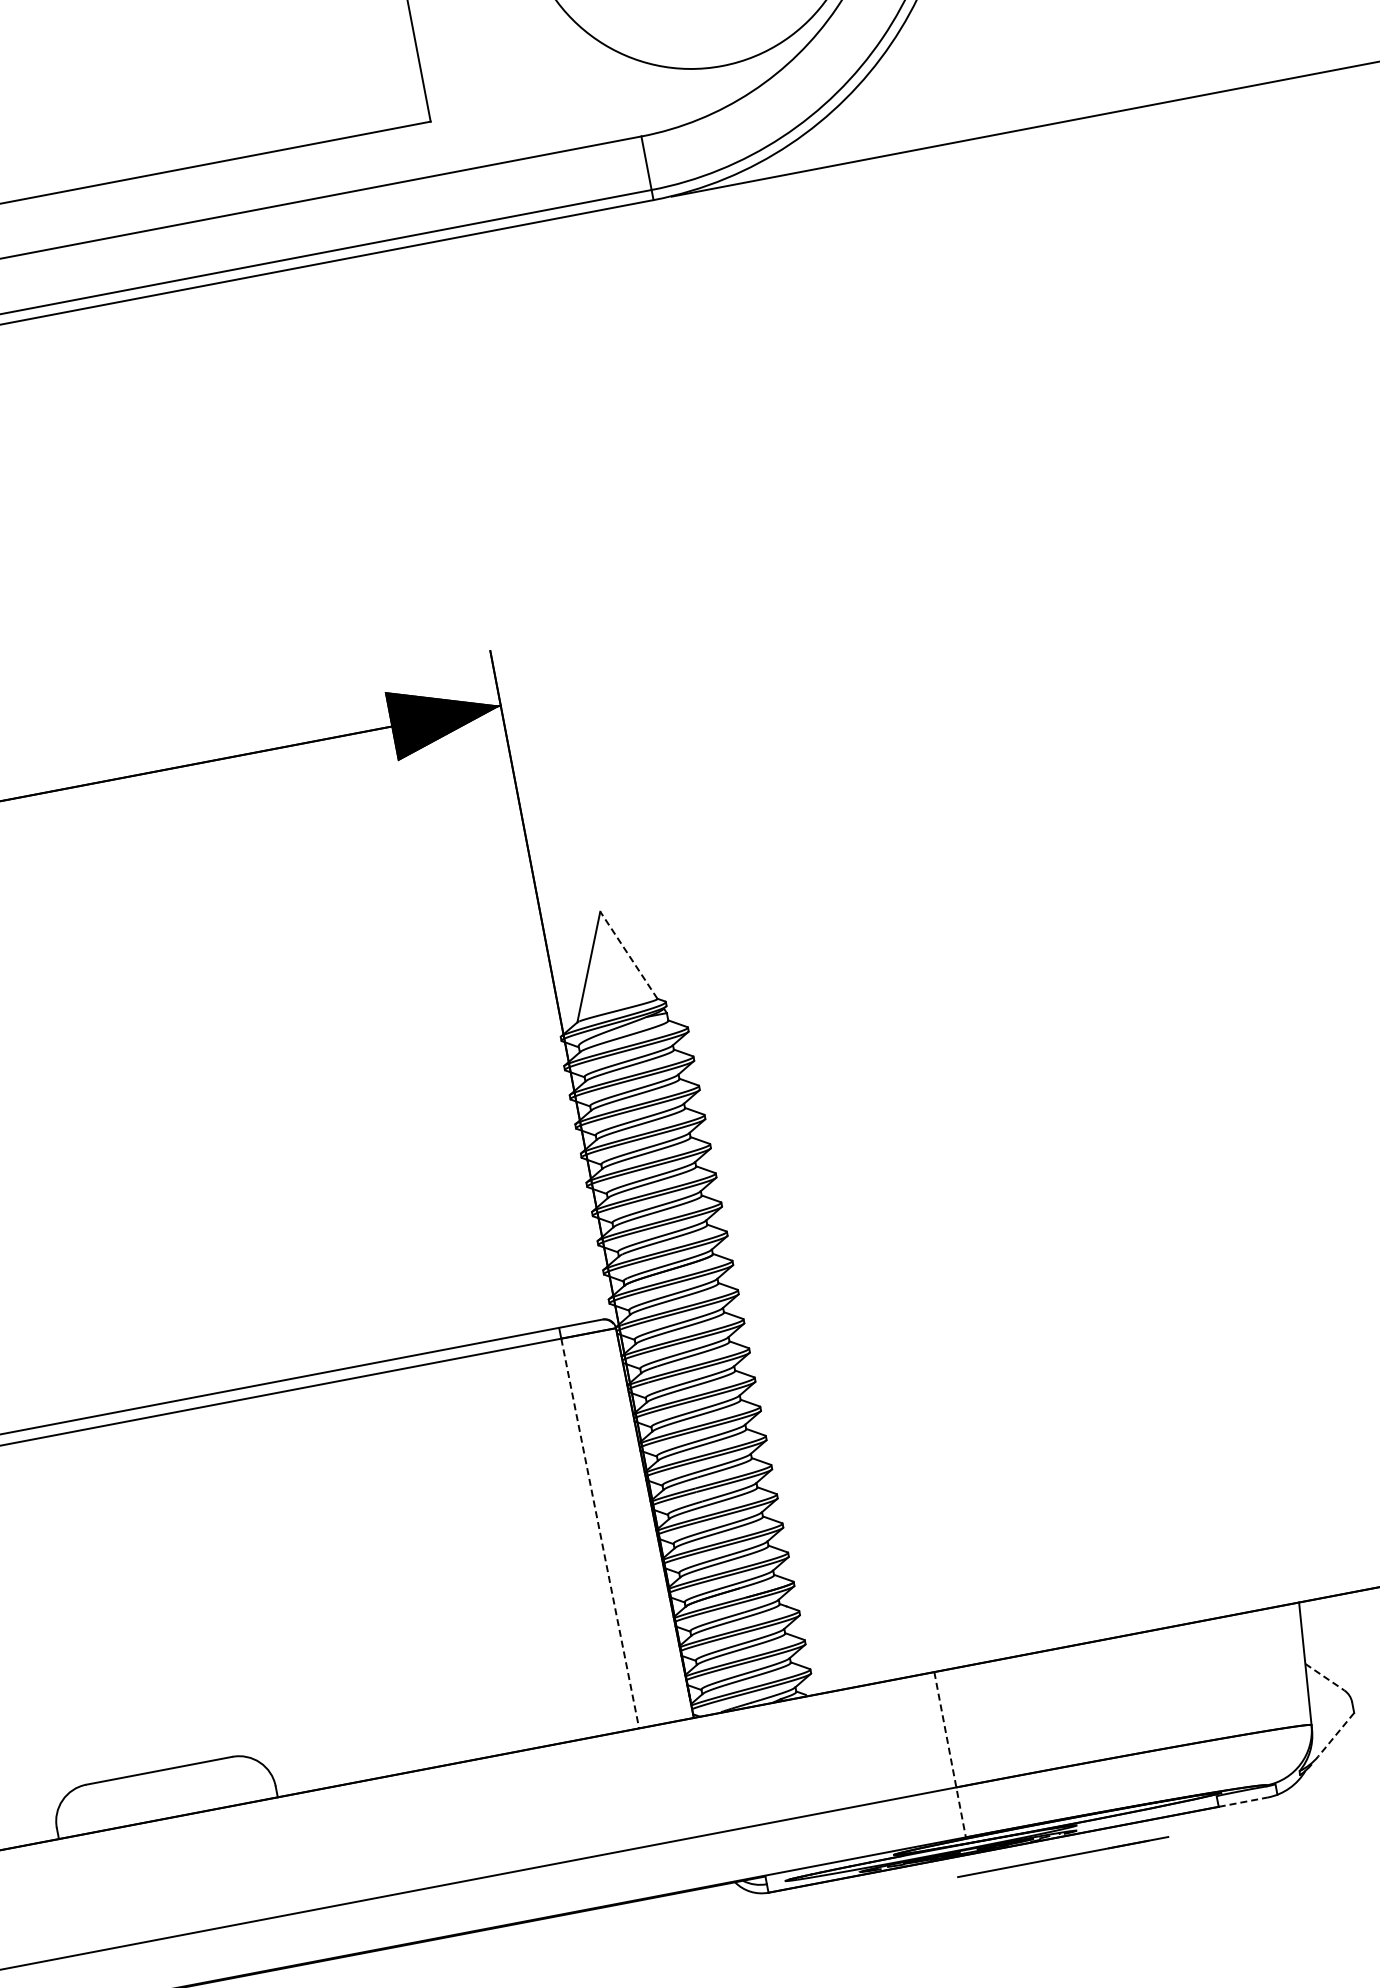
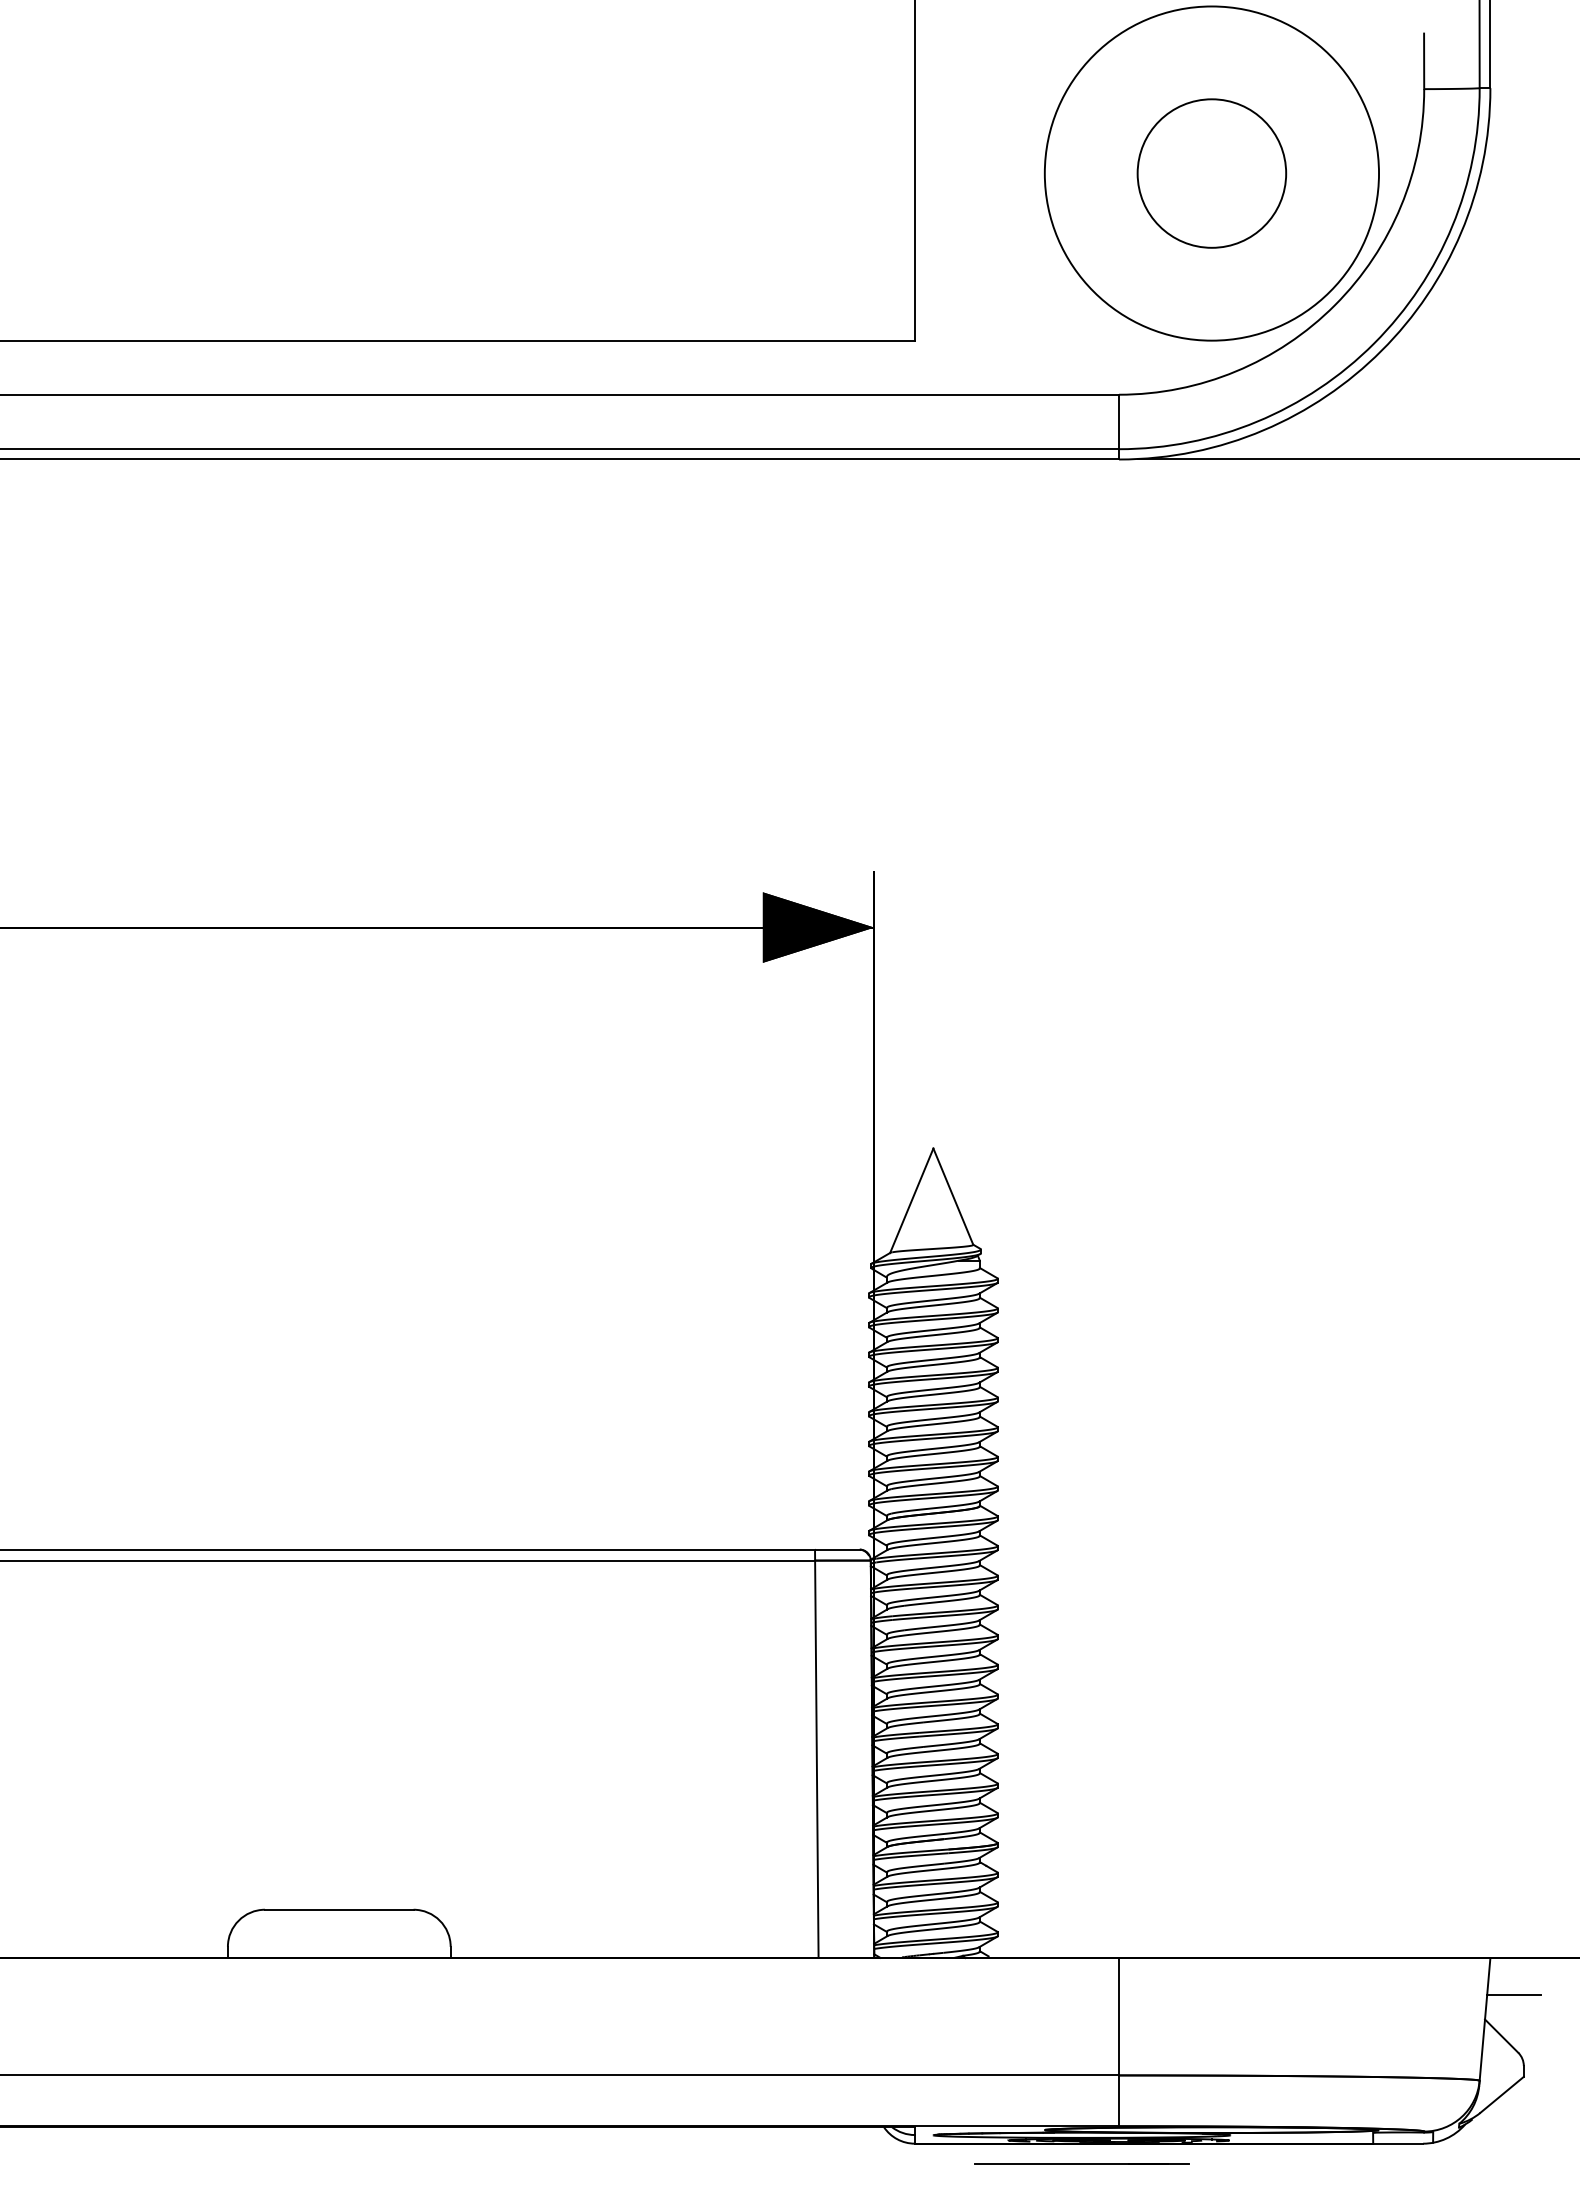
line: (629, 955) -> (953, 1196), dashed -> solid
line: (599, 1533) -> (816, 1759), dashed -> solid
line: (1329, 1634) -> (1514, 1995), added
line: (1324, 1677) -> (1501, 2036), dashed -> solid
line: (1335, 1735) -> (1501, 2095), dashed -> solid
line: (950, 1754) -> (1119, 2042), dashed -> solid
line: (1243, 1801) -> (1398, 2143), dashed -> solid
line: (1062, 1856) -> (1081, 2163), moved

